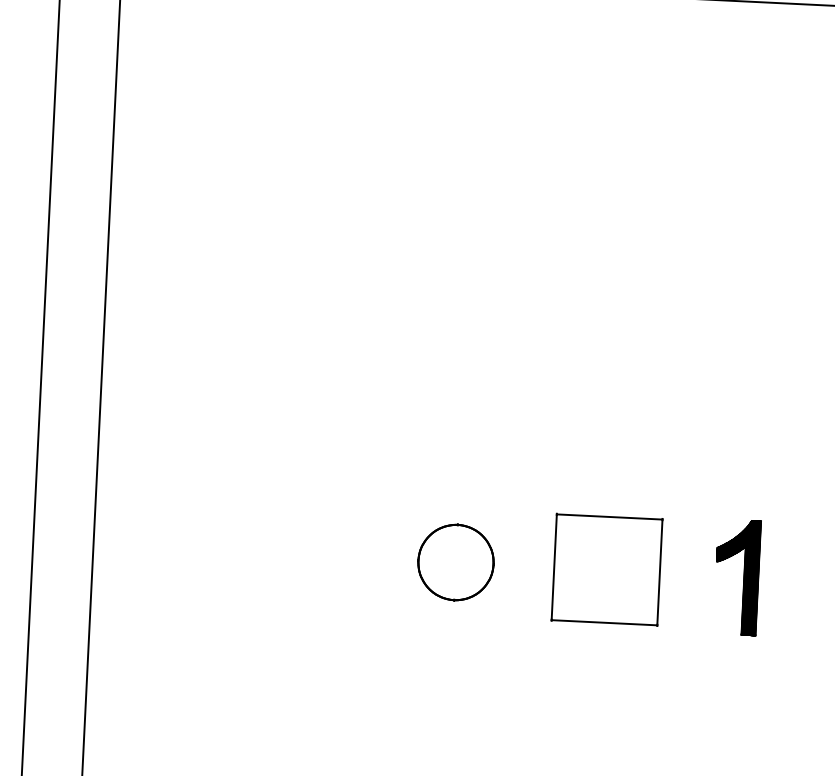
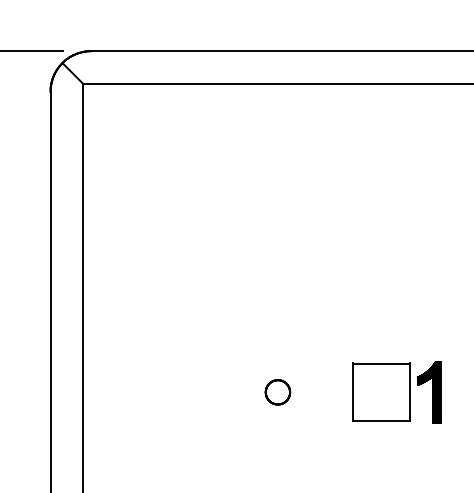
part: (455, 562) -> (277, 392), size x0.6
part: (607, 568) -> (381, 391), moved

